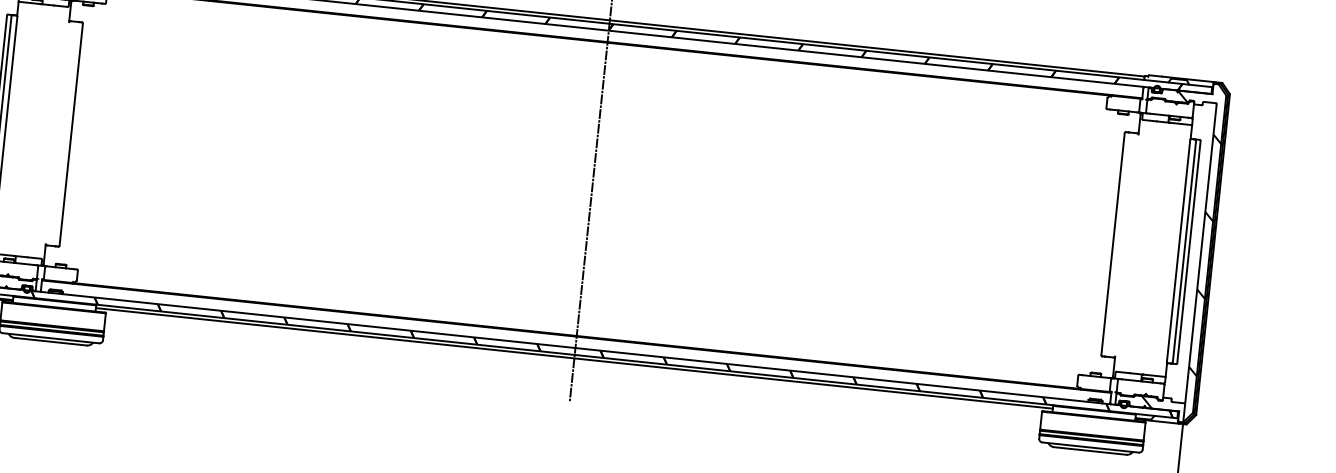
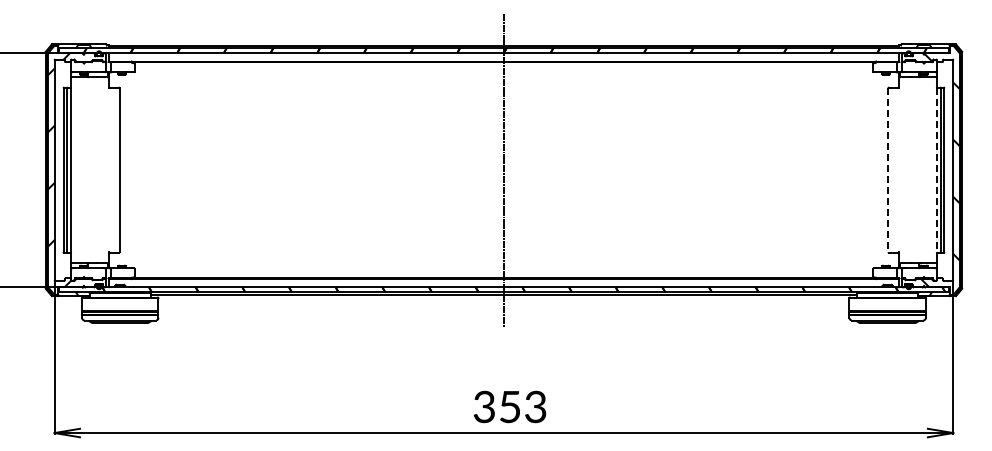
line: (1113, 244) -> (888, 170), solid -> dashed
line: (1178, 251) -> (936, 170), solid -> dashed

